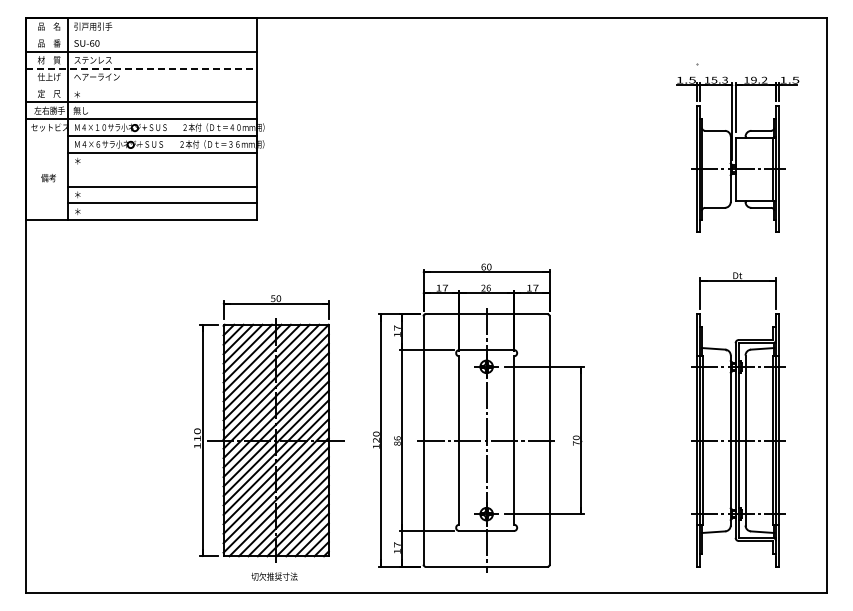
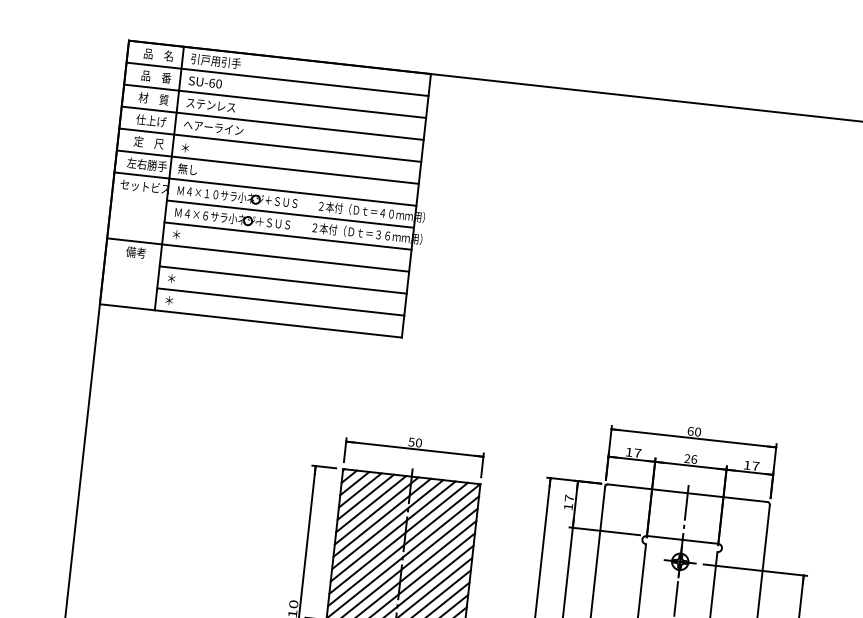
line: (141, 35) -> (277, 79), added
line: (141, 68) -> (272, 122), dashed -> solid
line: (141, 85) -> (270, 145), added
line: (141, 169) -> (258, 254), added

